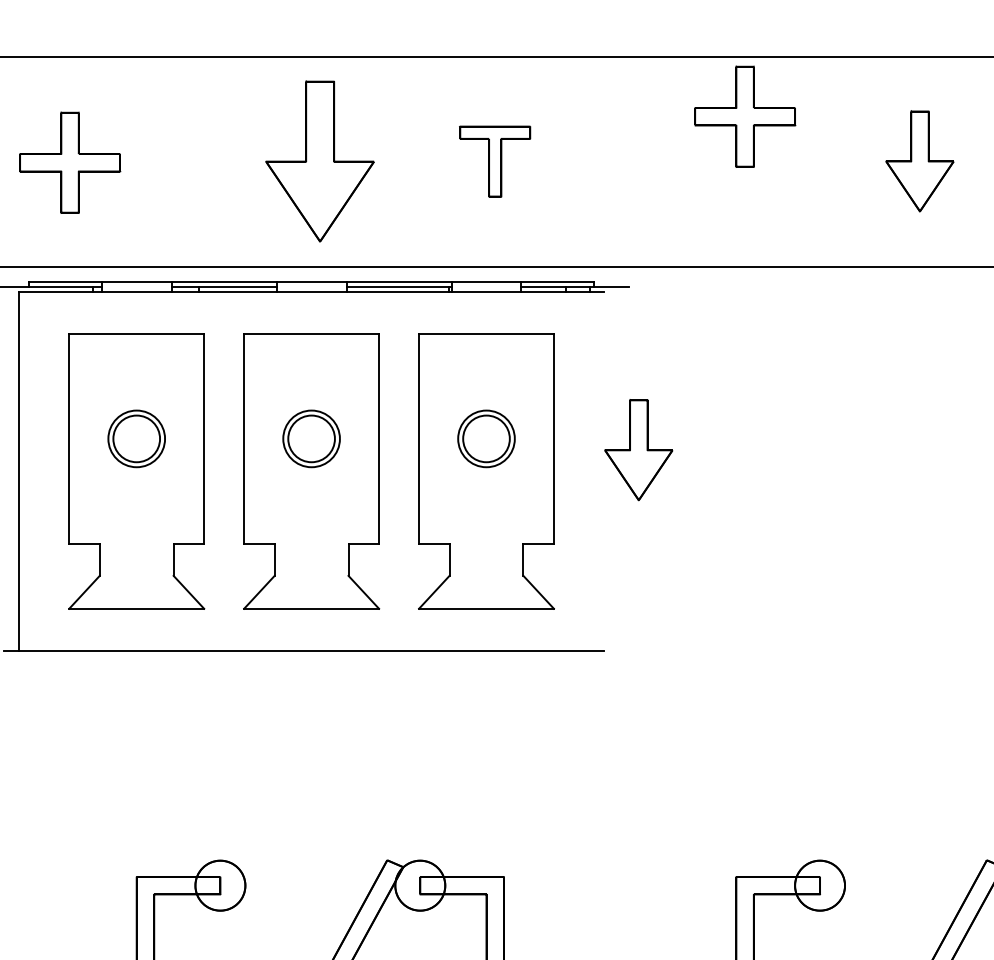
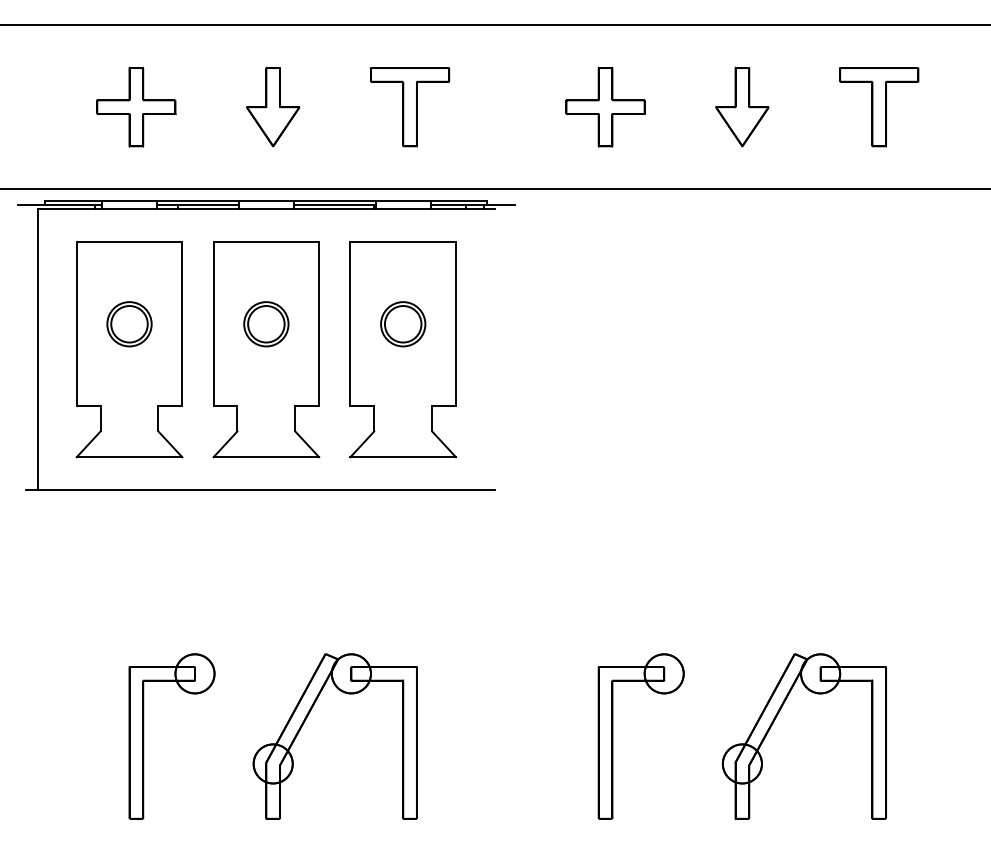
part: (745, 115) -> (605, 106), moved
part: (320, 160) -> (273, 106), size x0.62
part: (70, 161) -> (136, 106), moved
part: (494, 161) -> (409, 107), size x1.43
part: (638, 449) -> (522, 332), removed

